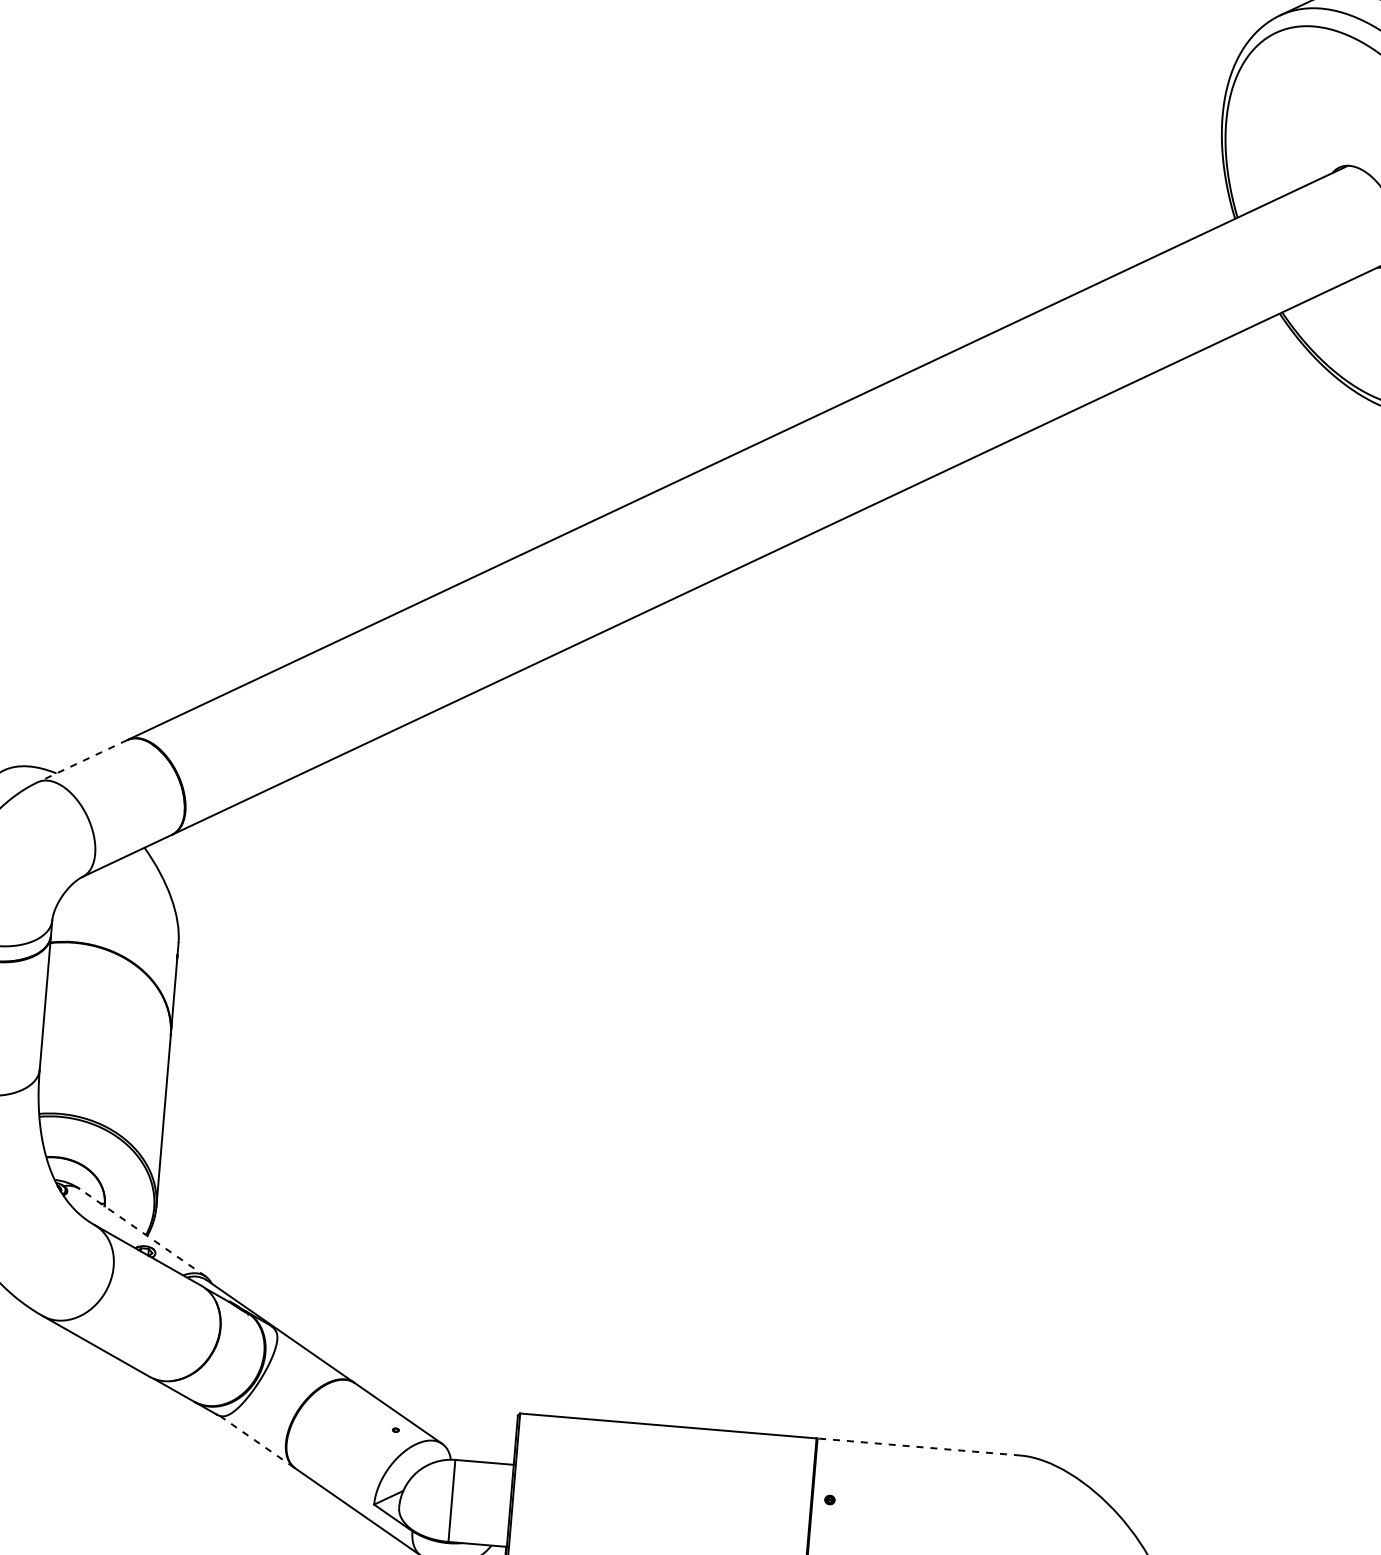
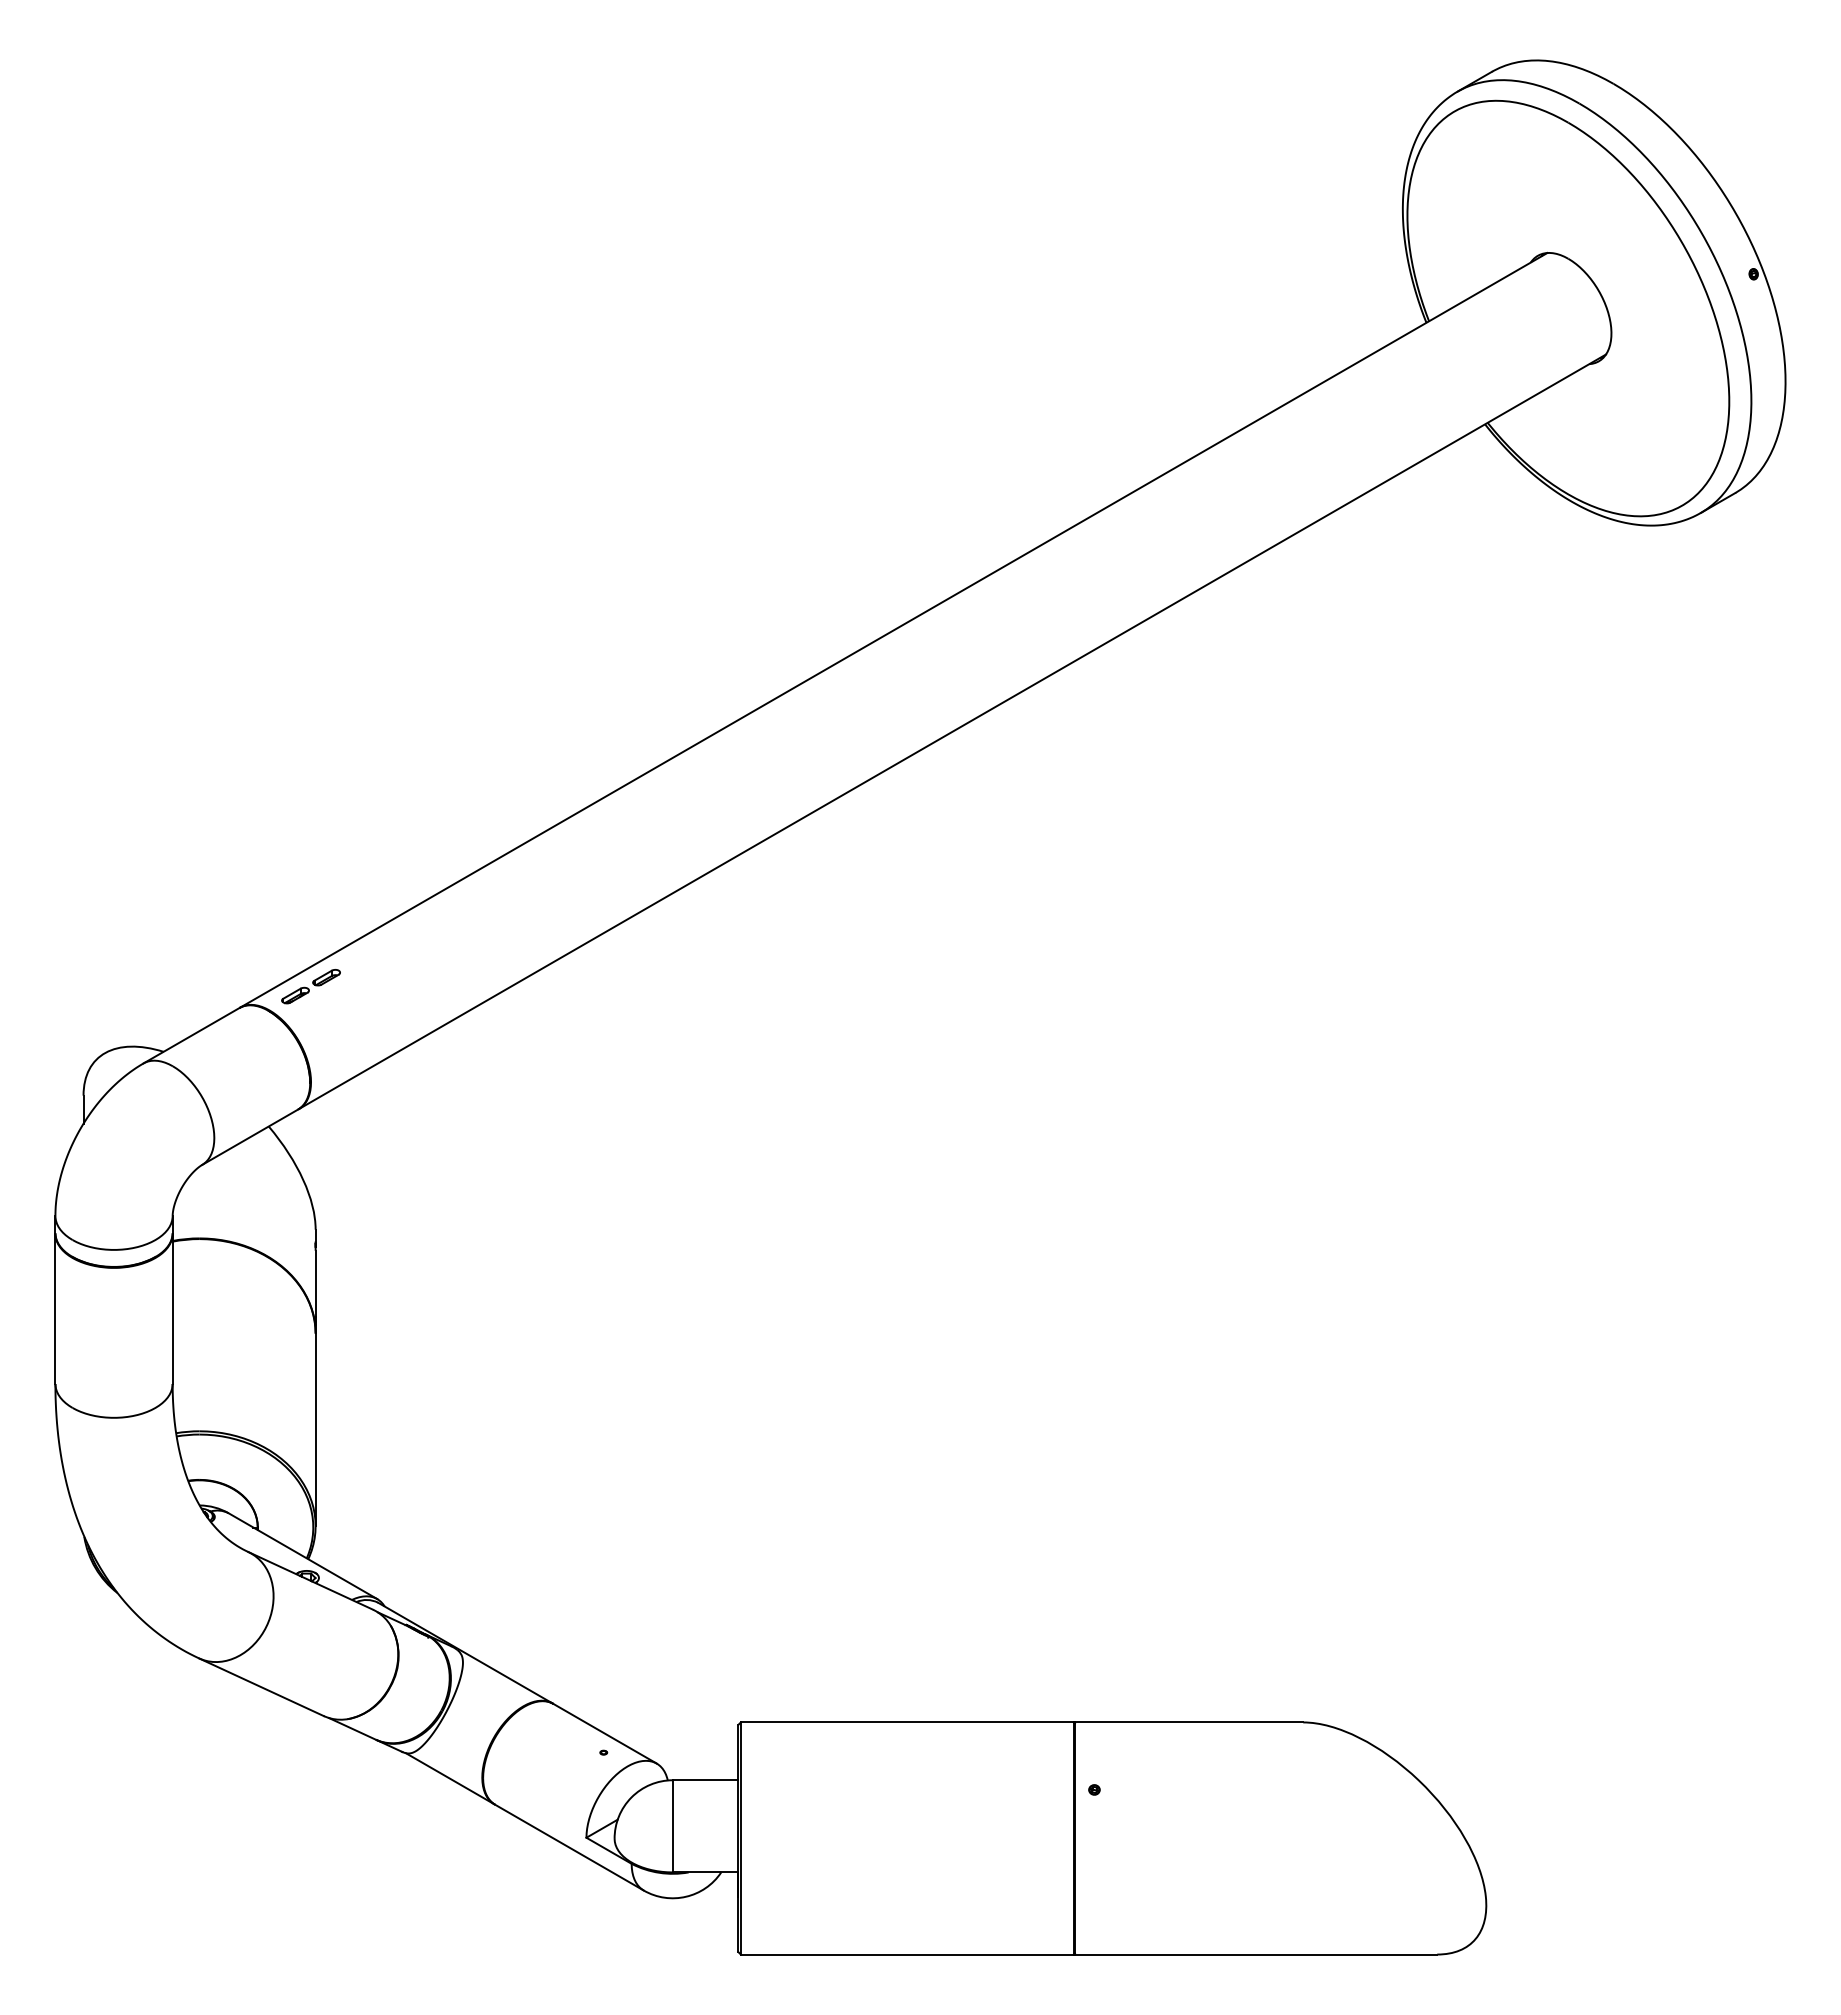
part: (192, 726) -> (310, 986), added
line: (82, 760) -> (191, 1035), dashed -> solid
line: (142, 1233) -> (302, 1556), dashed -> solid
line: (257, 1441) -> (450, 1778), dashed -> solid
line: (918, 1447) -> (1188, 1722), dashed -> solid

